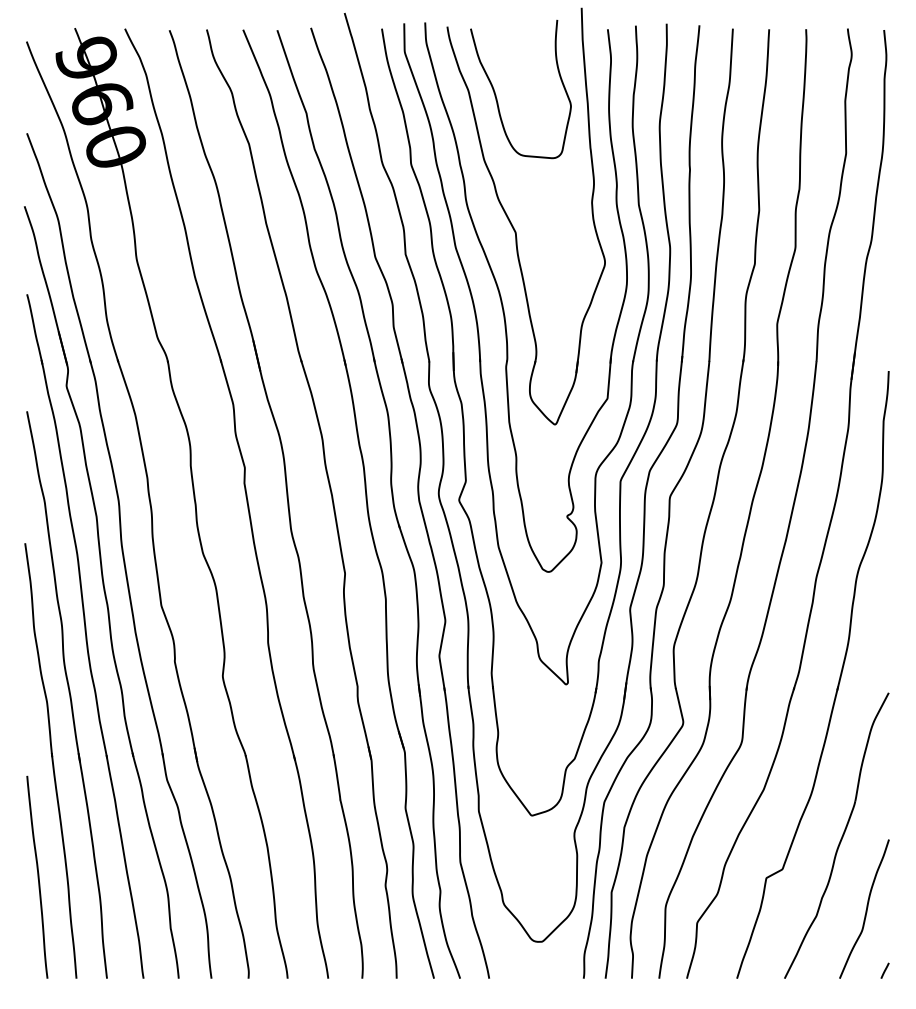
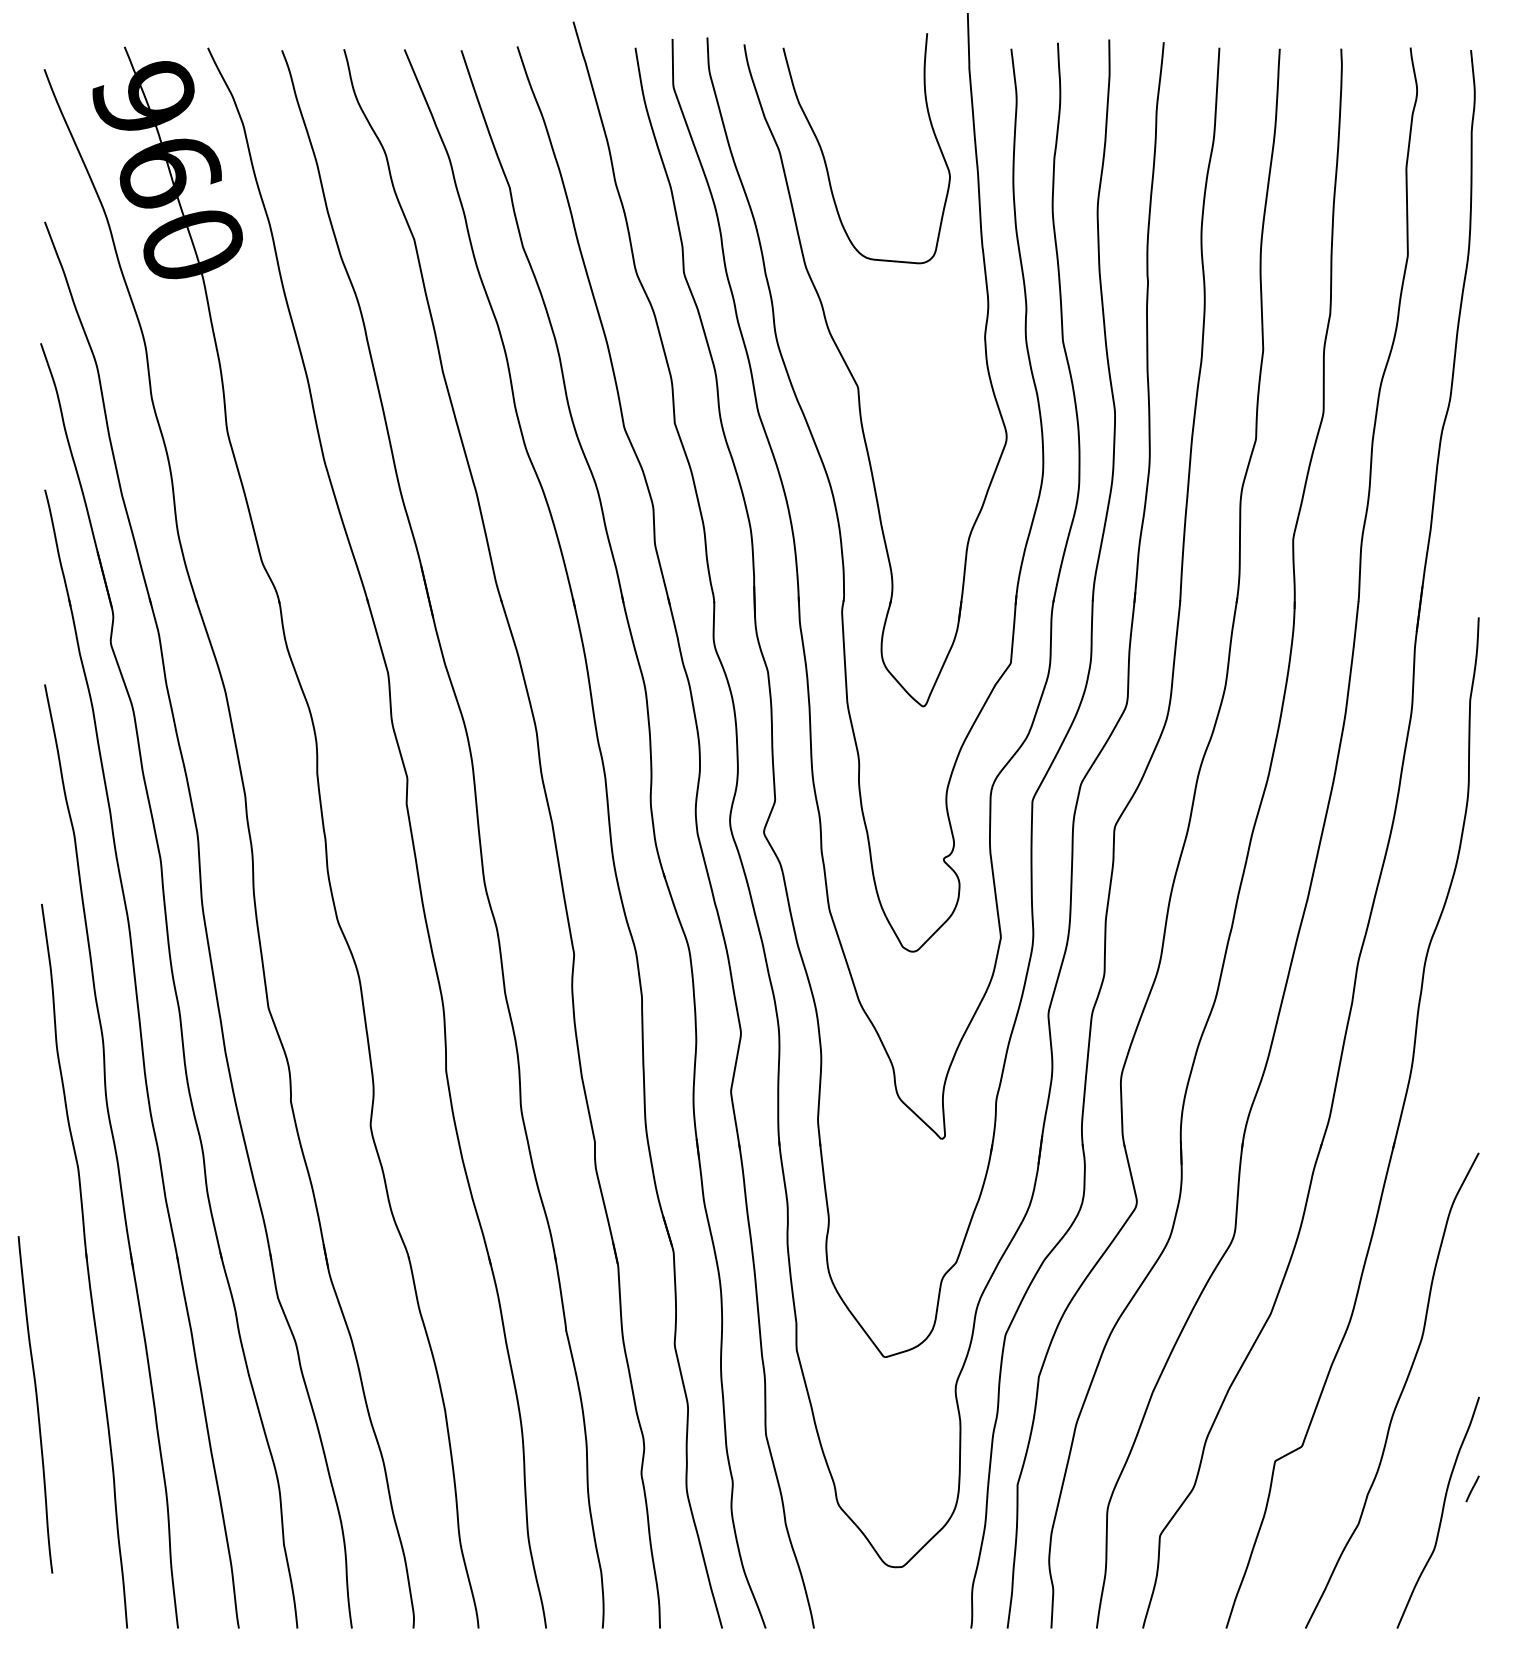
curve: (37, 876) -> (35, 1403), moved
line: (884, 970) -> (1471, 1488), moved

